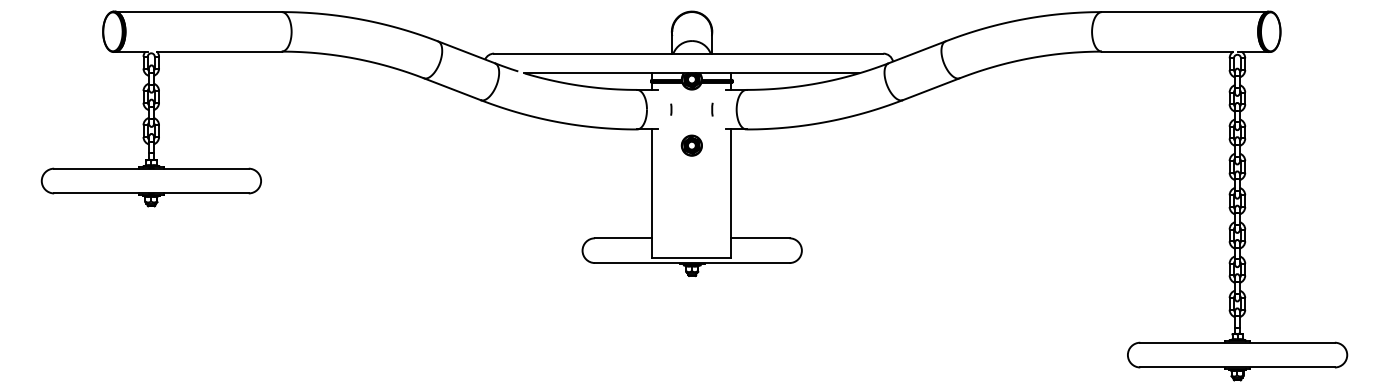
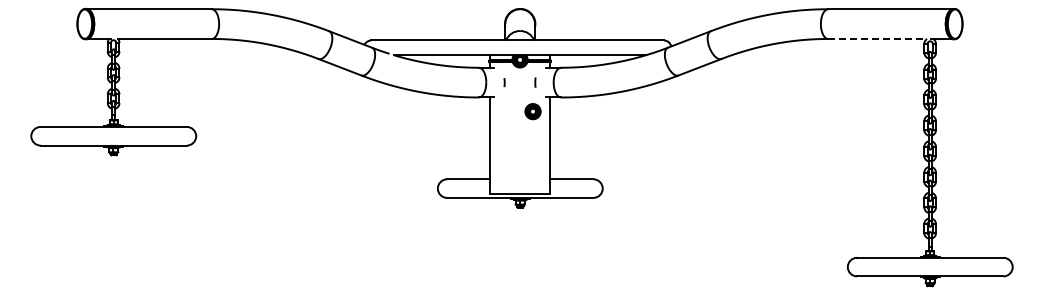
line: (1168, 51) -> (878, 38), solid -> dashed
part: (691, 145) -> (532, 111), moved

